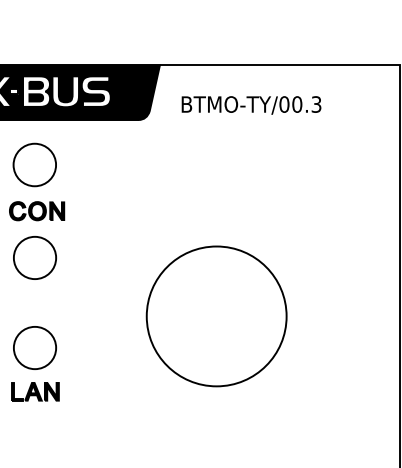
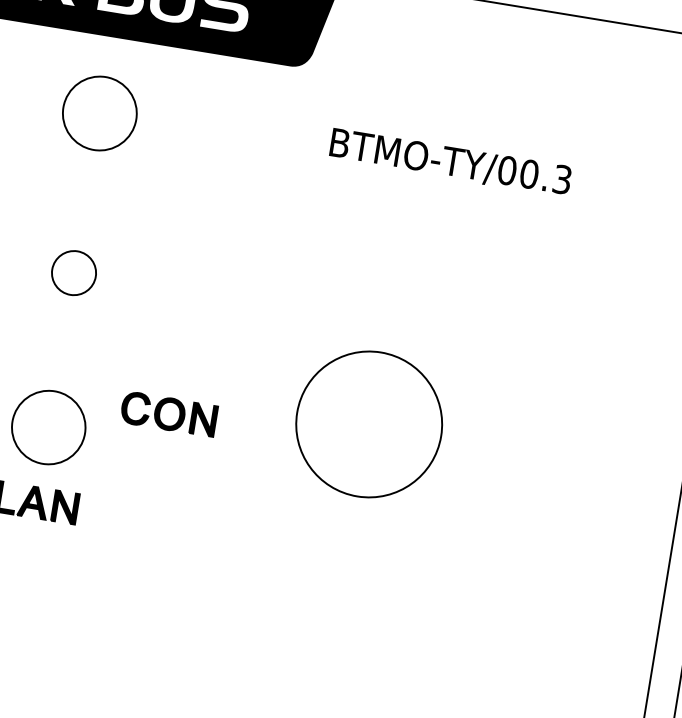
text: (251, 105) -> (450, 163), moved
part: (37, 211) -> (169, 414), moved
part: (34, 257) -> (73, 272), size x0.6
part: (216, 316) -> (368, 424), size x0.6

